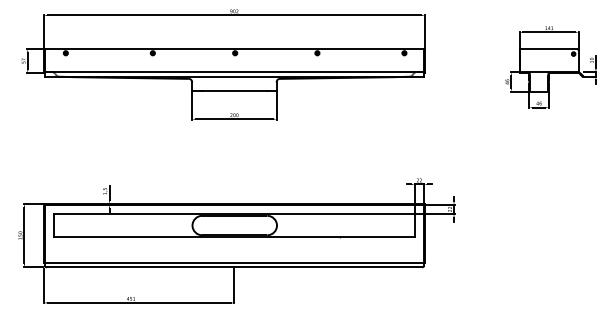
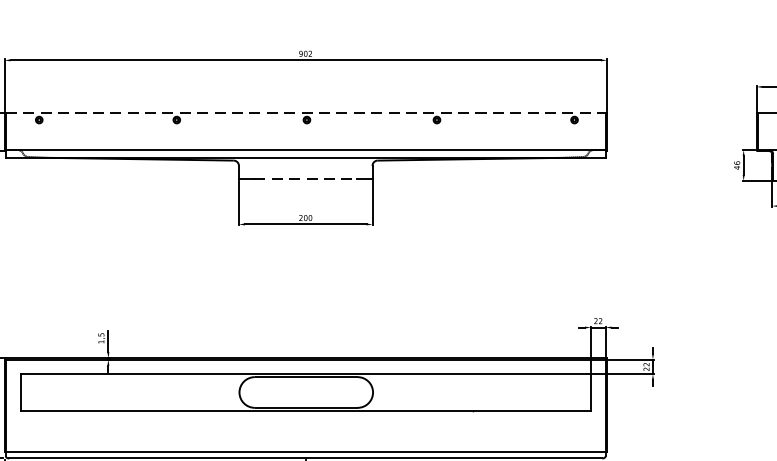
line: (234, 49) -> (305, 114), solid -> dashed
line: (234, 90) -> (305, 178), solid -> dashed

